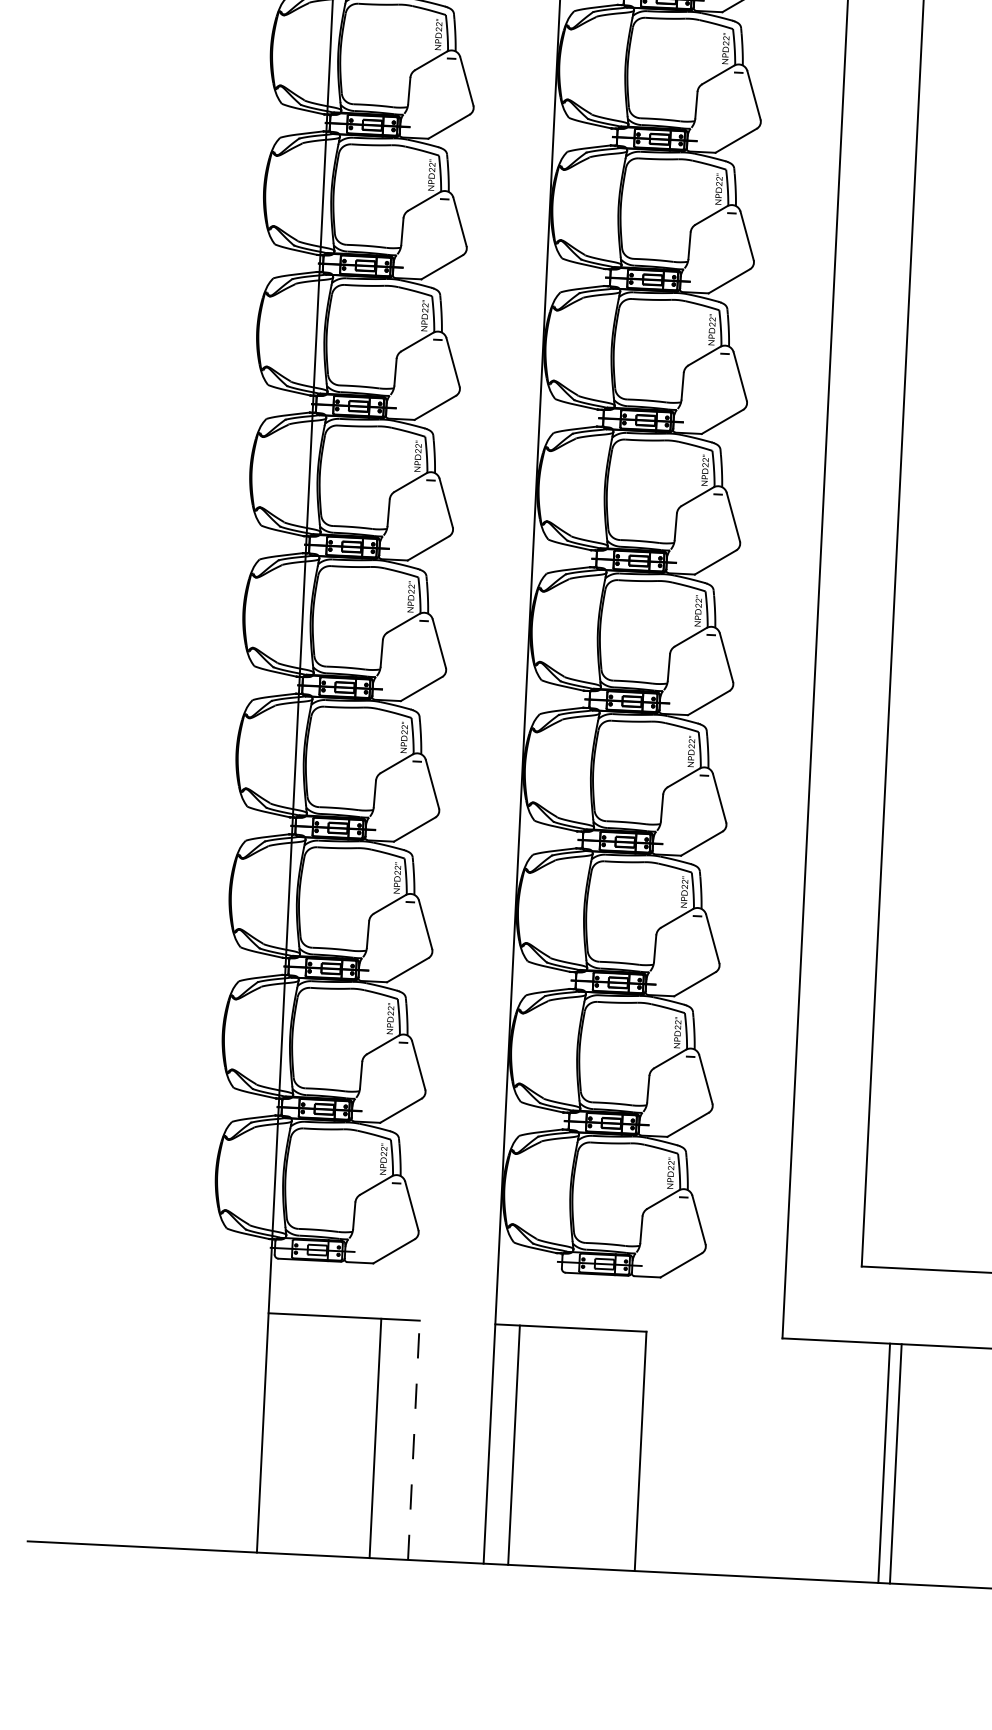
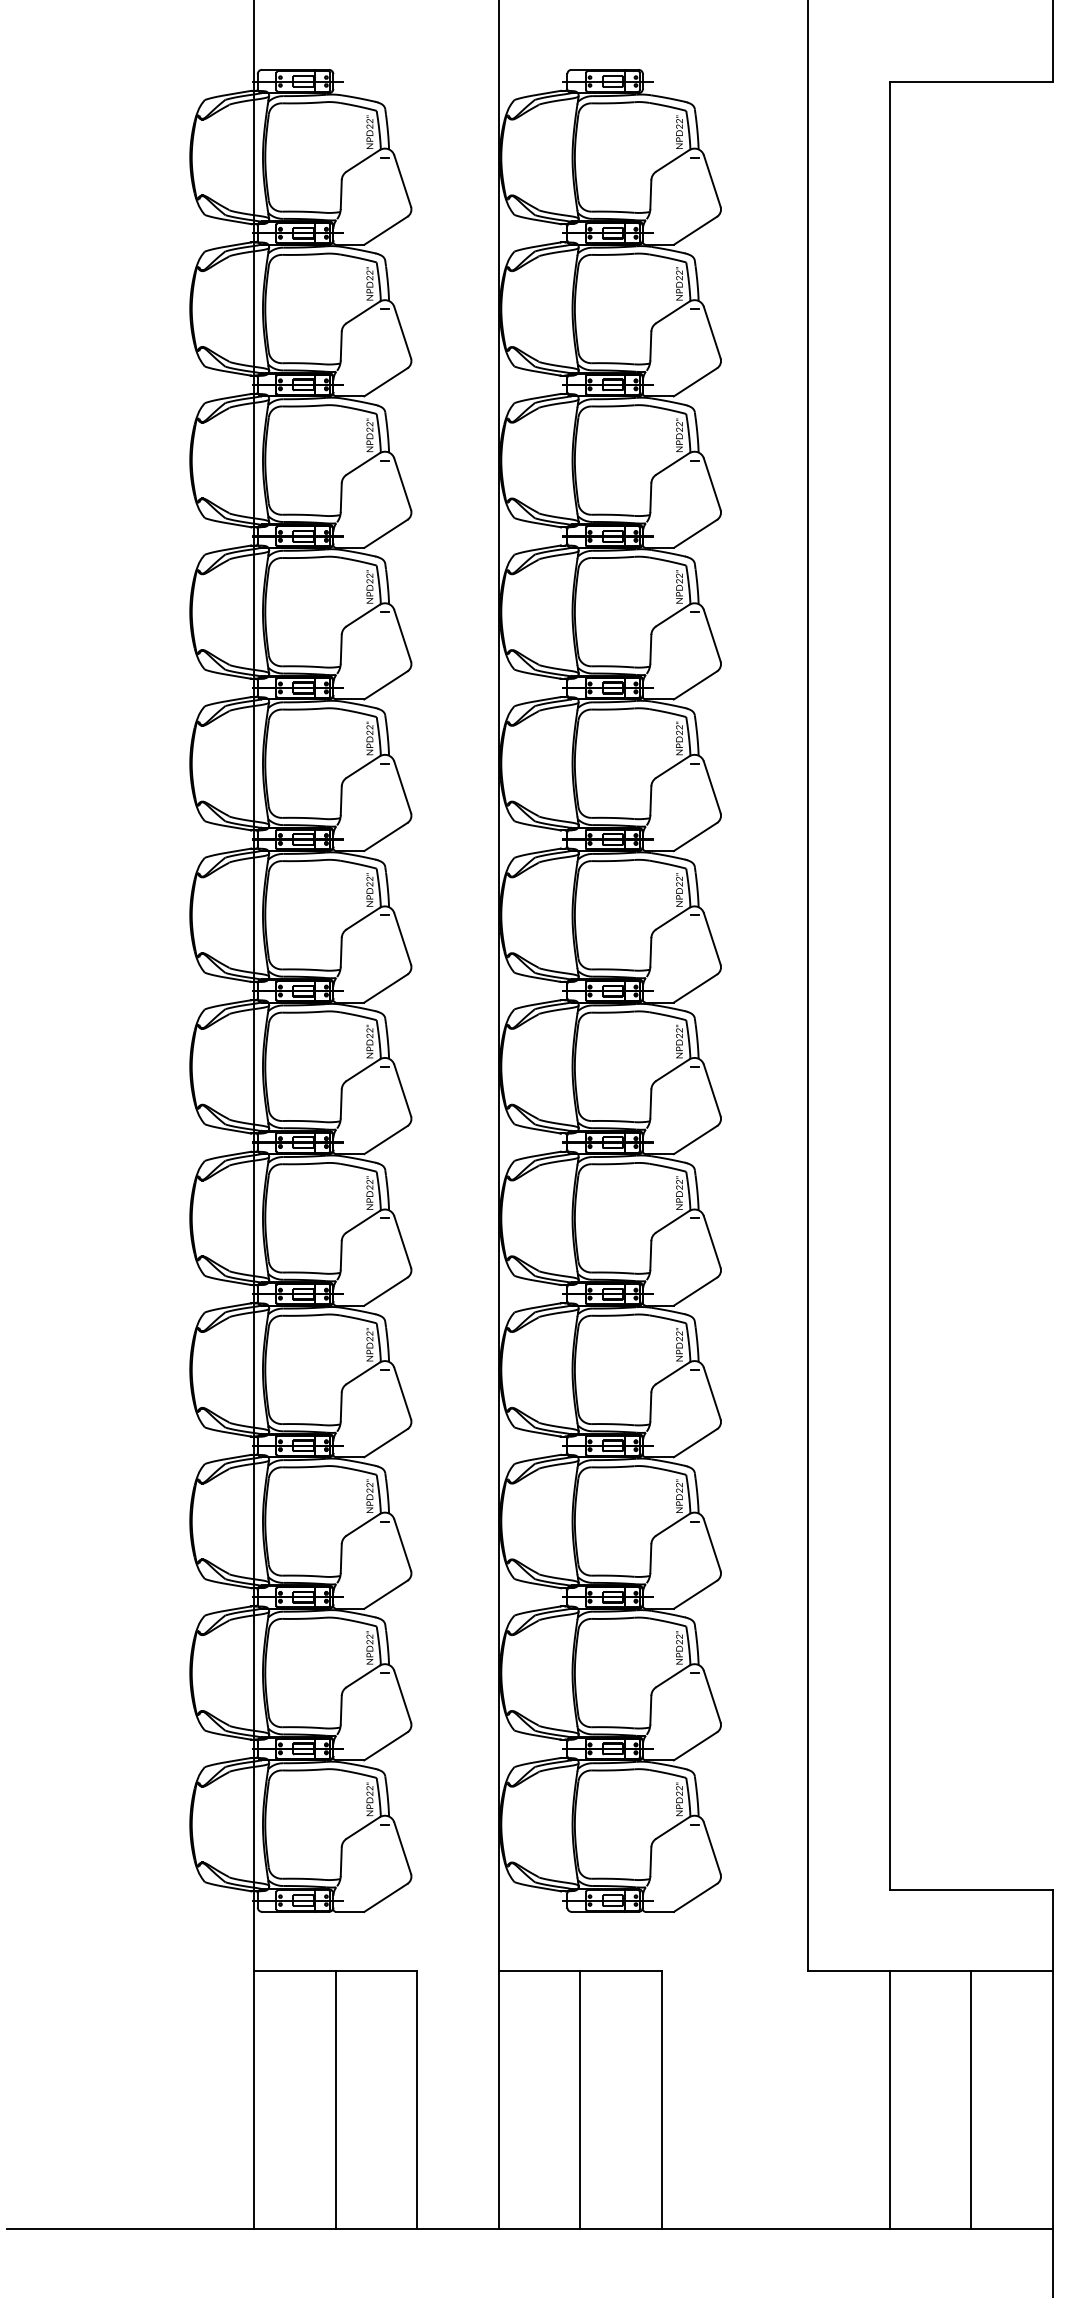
line: (375, 1438) -> (335, 2100), moved
line: (414, 1440) -> (417, 2100), dashed -> solid
line: (514, 1445) -> (580, 2100), moved
line: (884, 1463) -> (971, 2100), moved
line: (895, 1464) -> (889, 2100), moved

